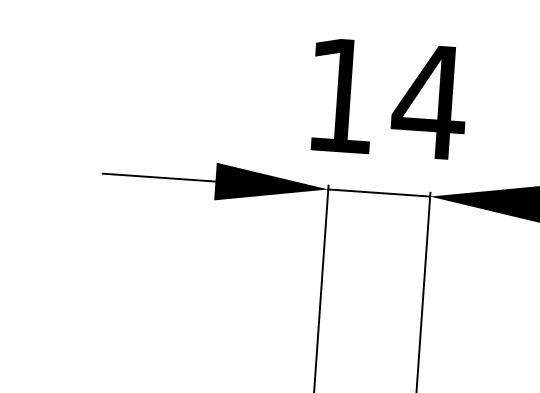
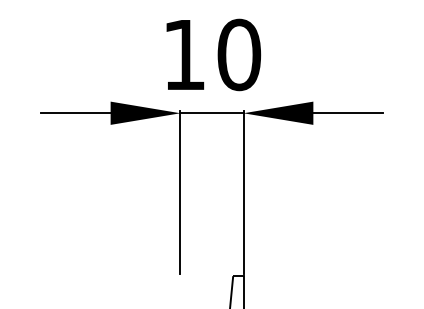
text: (428, 101) -> (238, 54), 14 -> 10

